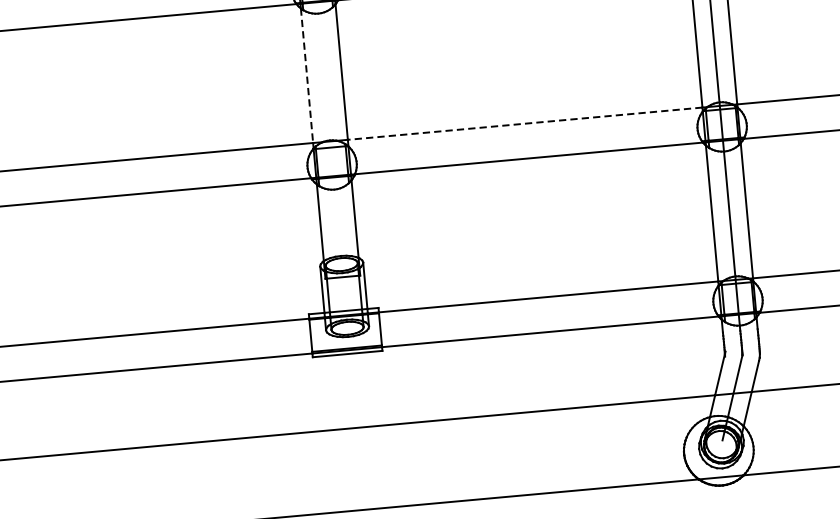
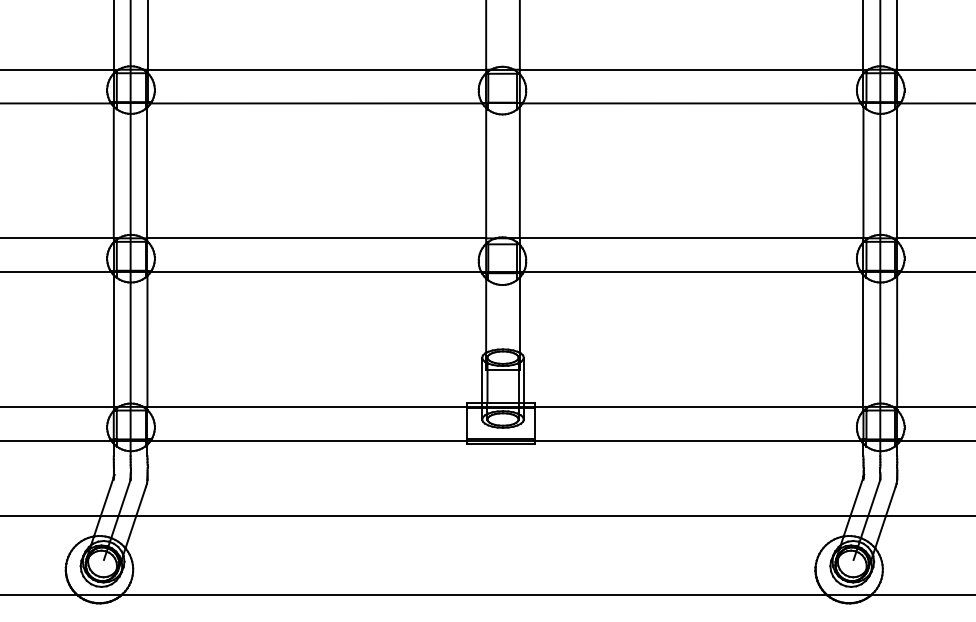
line: (307, 76) -> (486, 173), dashed -> solid
line: (525, 123) -> (691, 238), dashed -> solid

